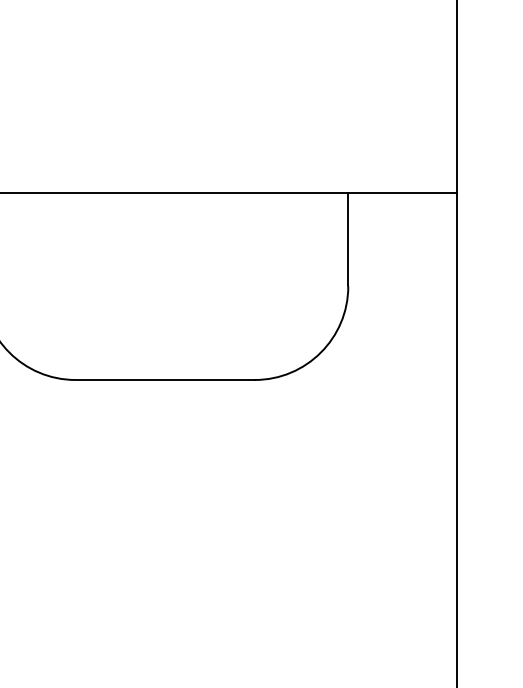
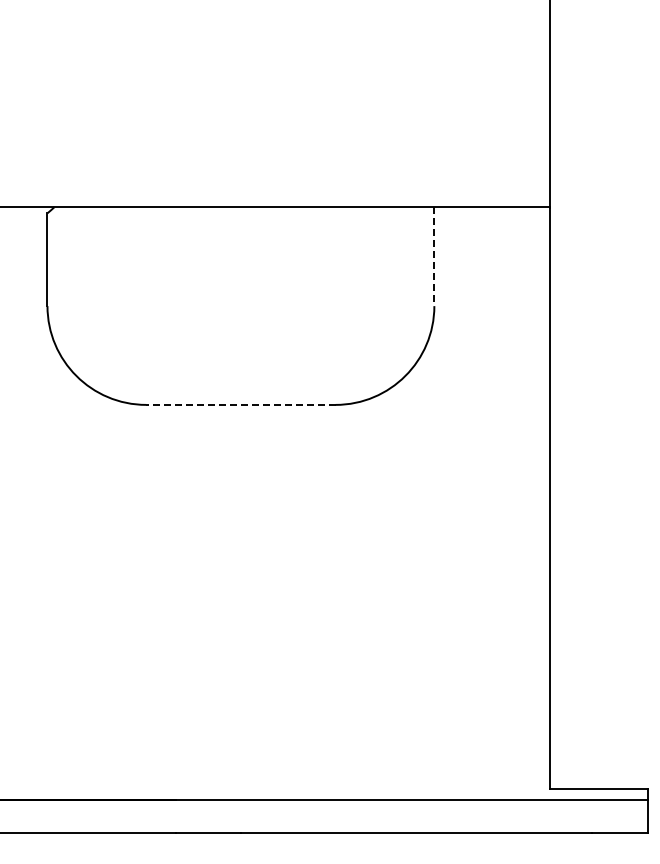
line: (348, 240) -> (434, 257), solid -> dashed
line: (164, 379) -> (240, 404), solid -> dashed

